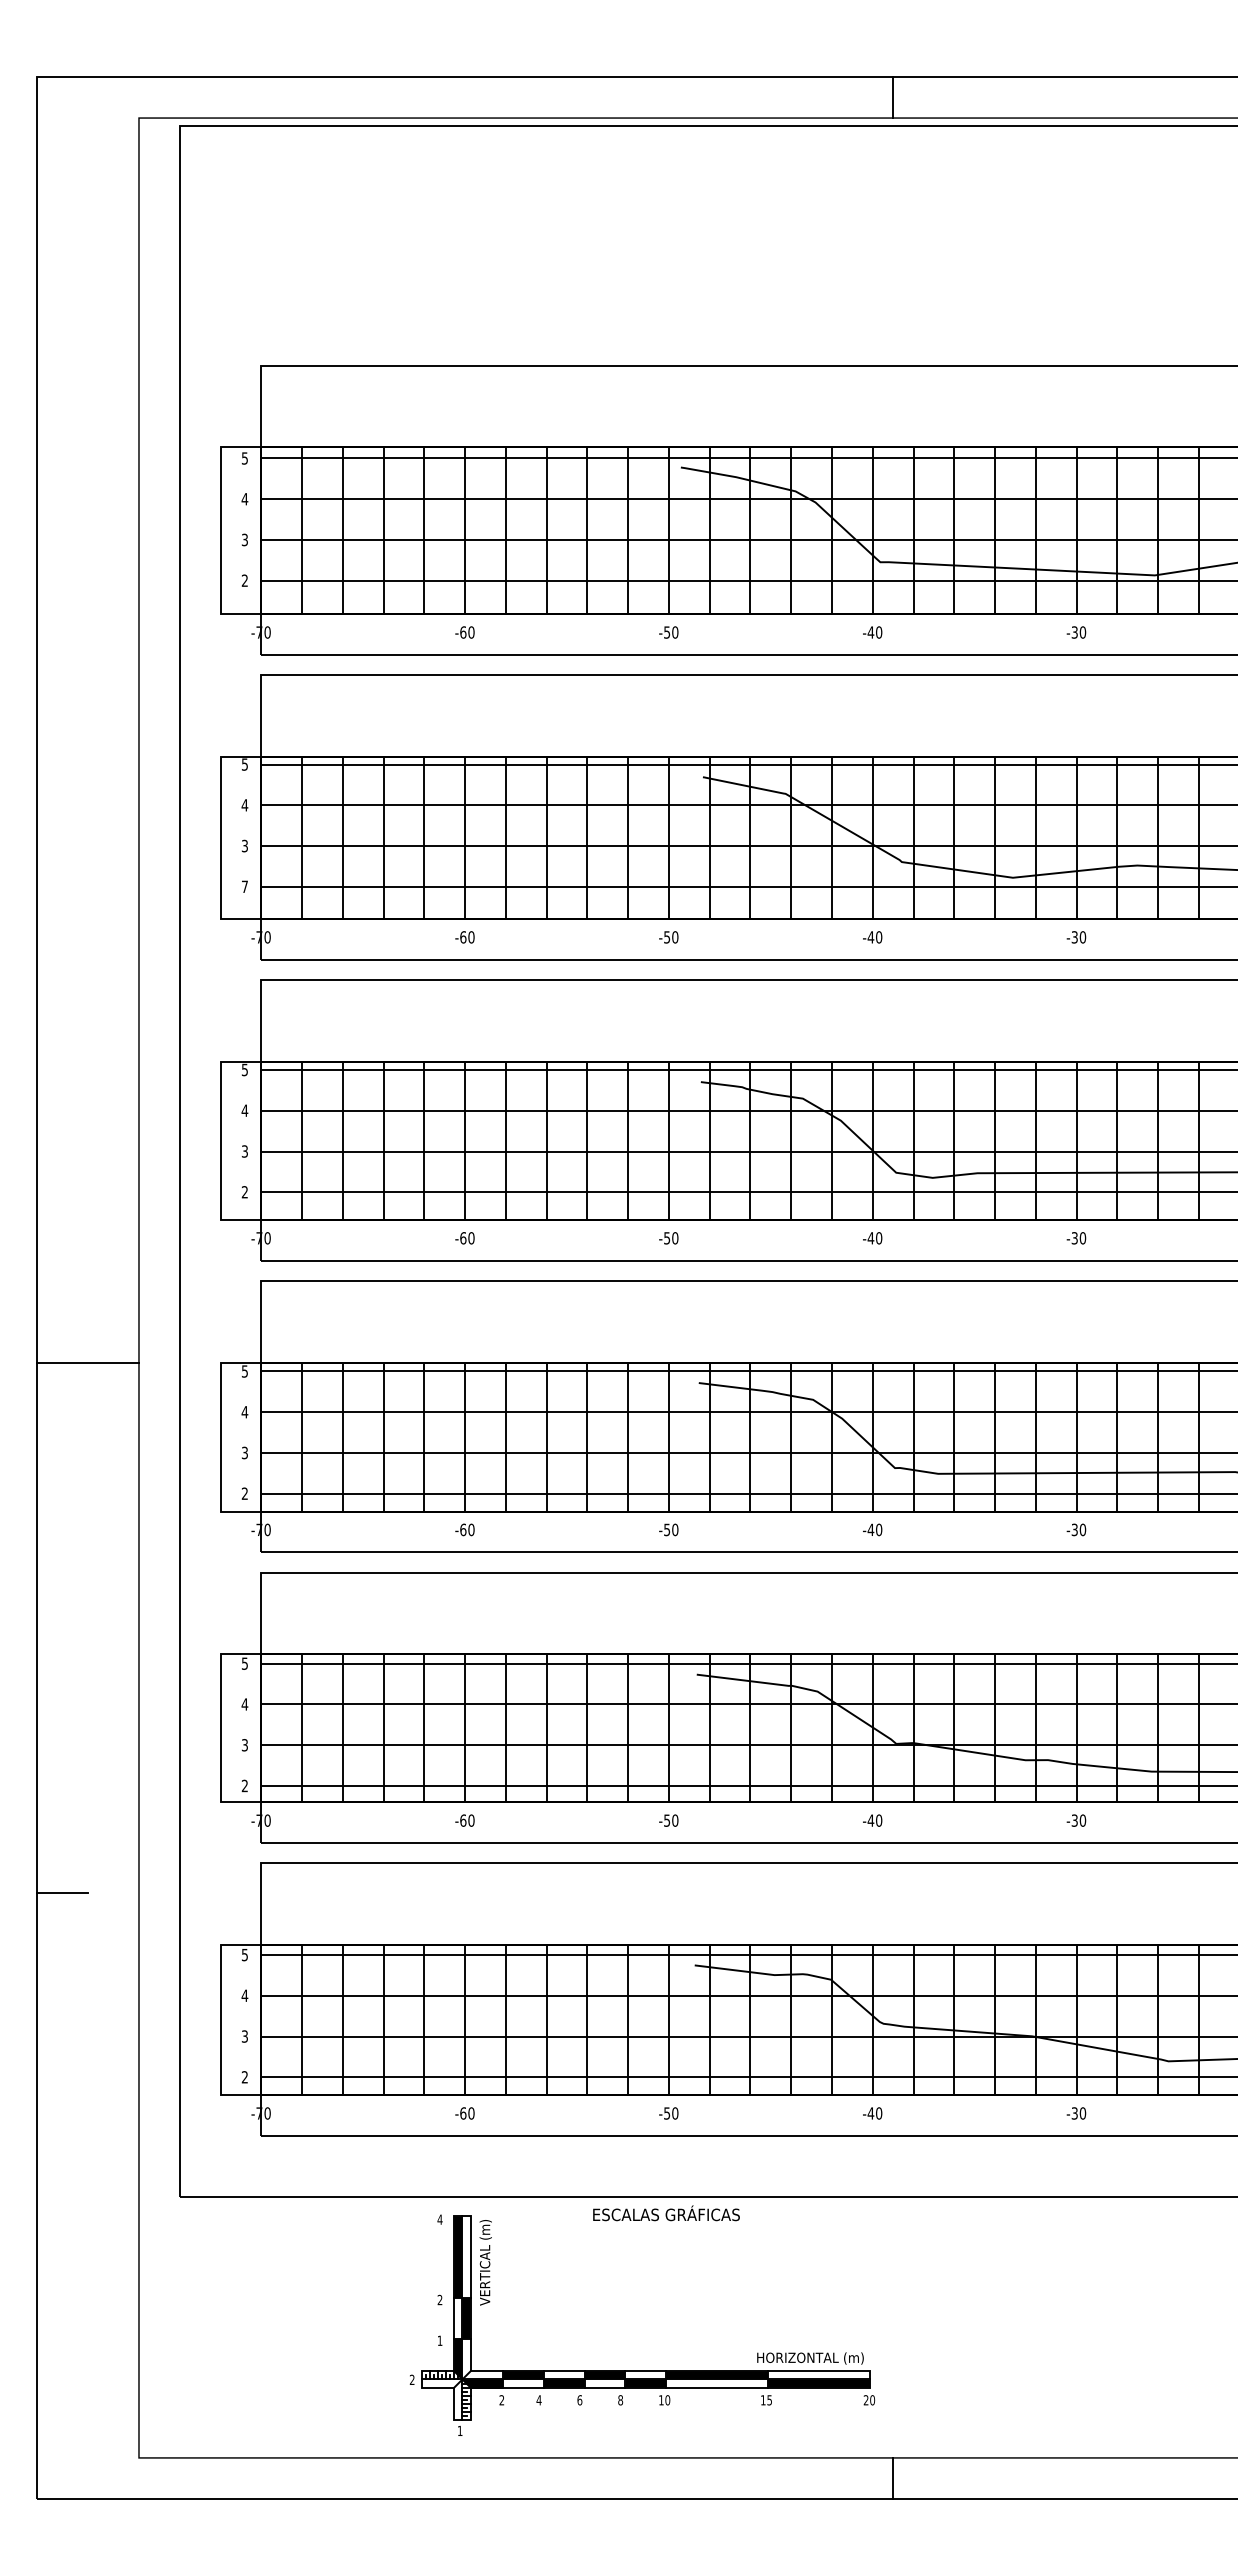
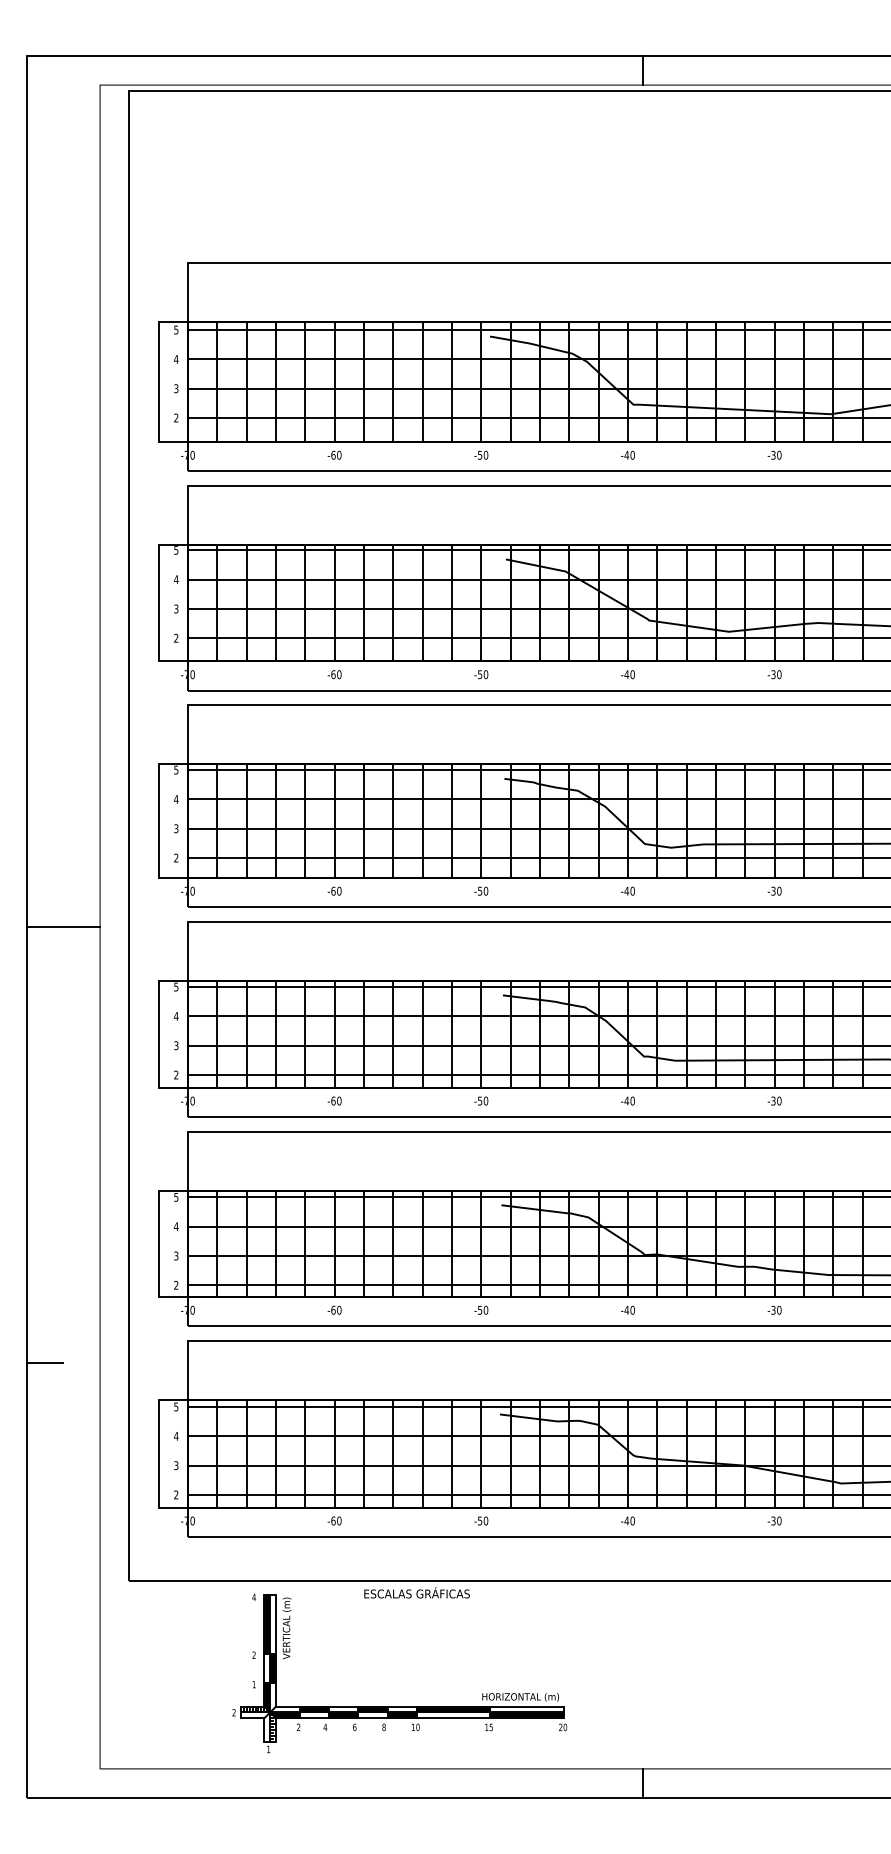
text: (244, 886) -> (176, 638), 7 -> 2
line: (87, 1363) -> (63, 927), moved
part: (642, 2370) -> (399, 1705), moved

